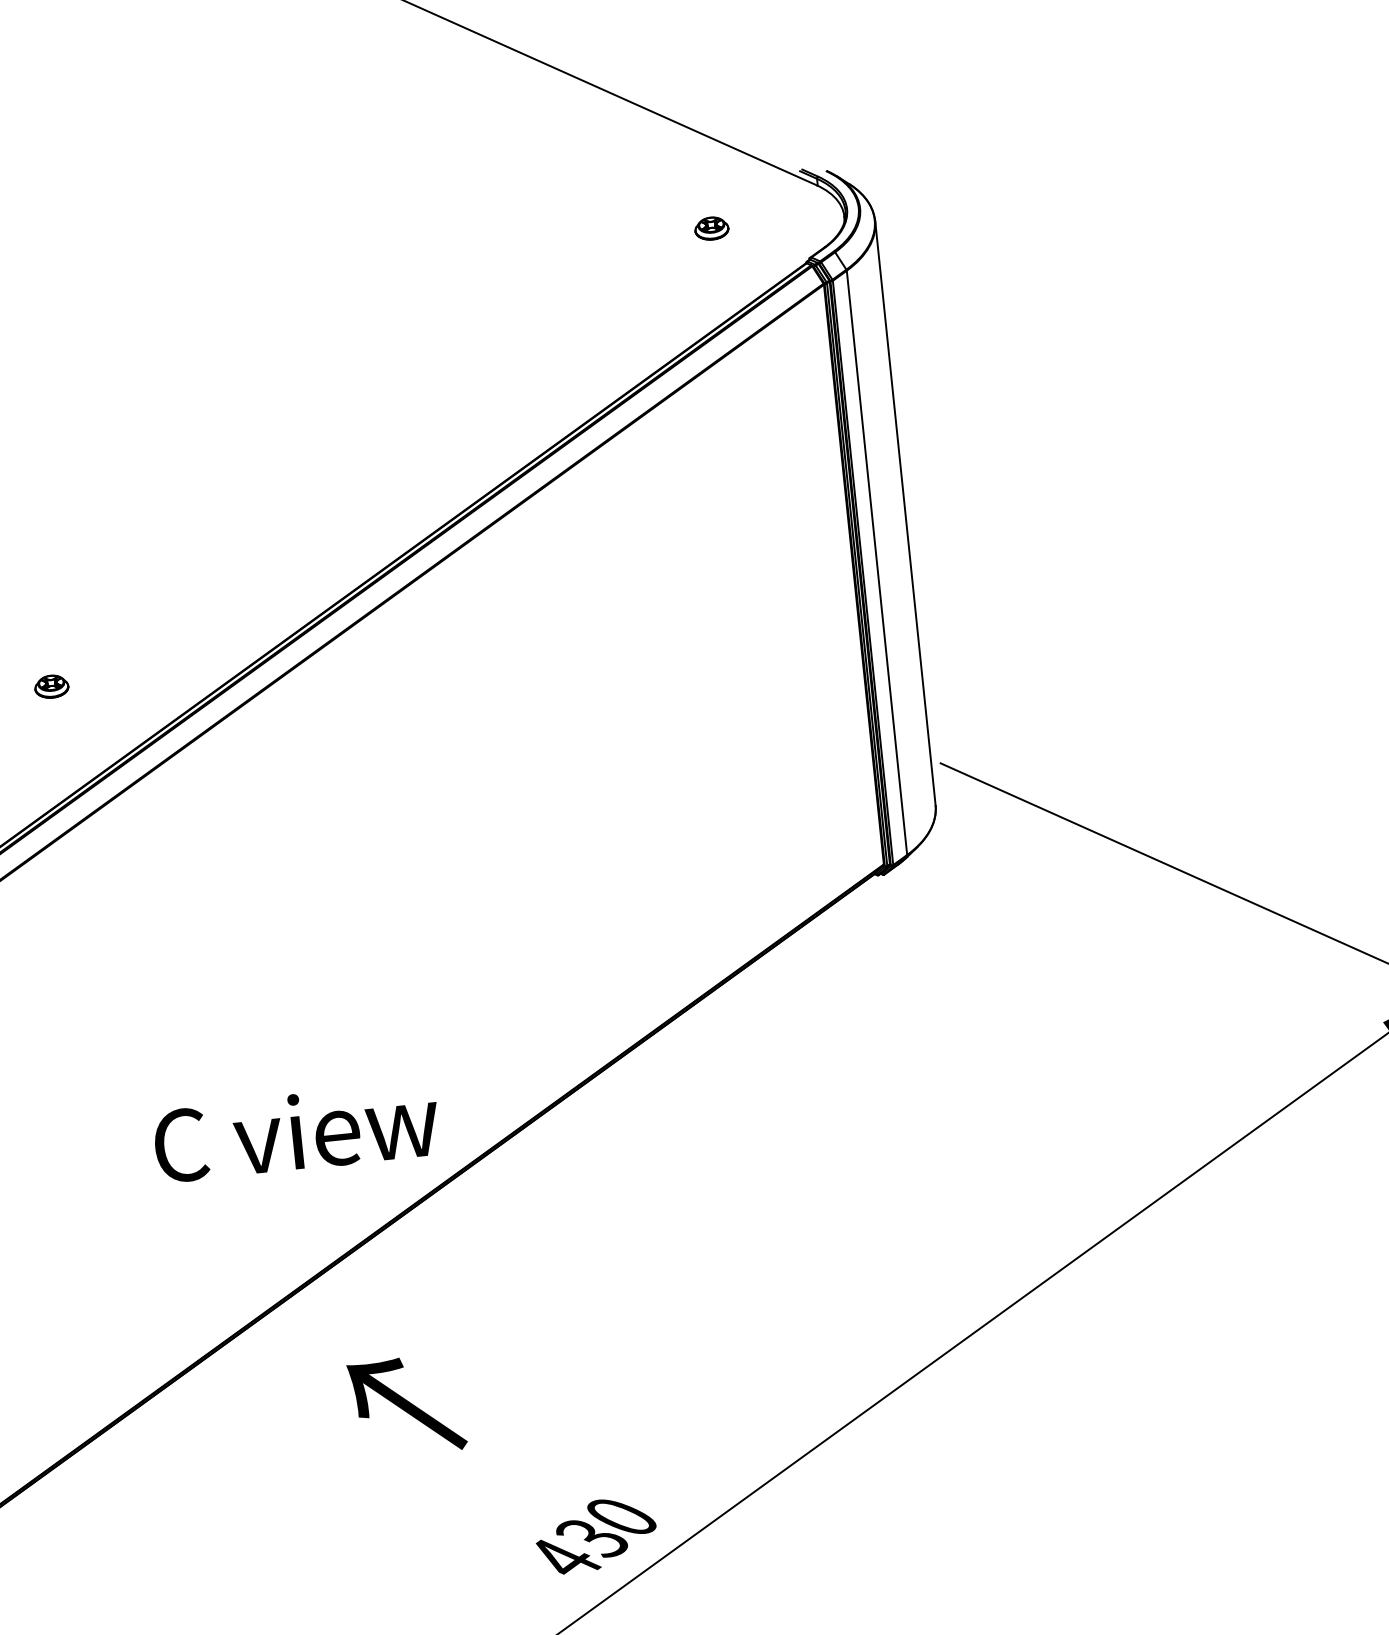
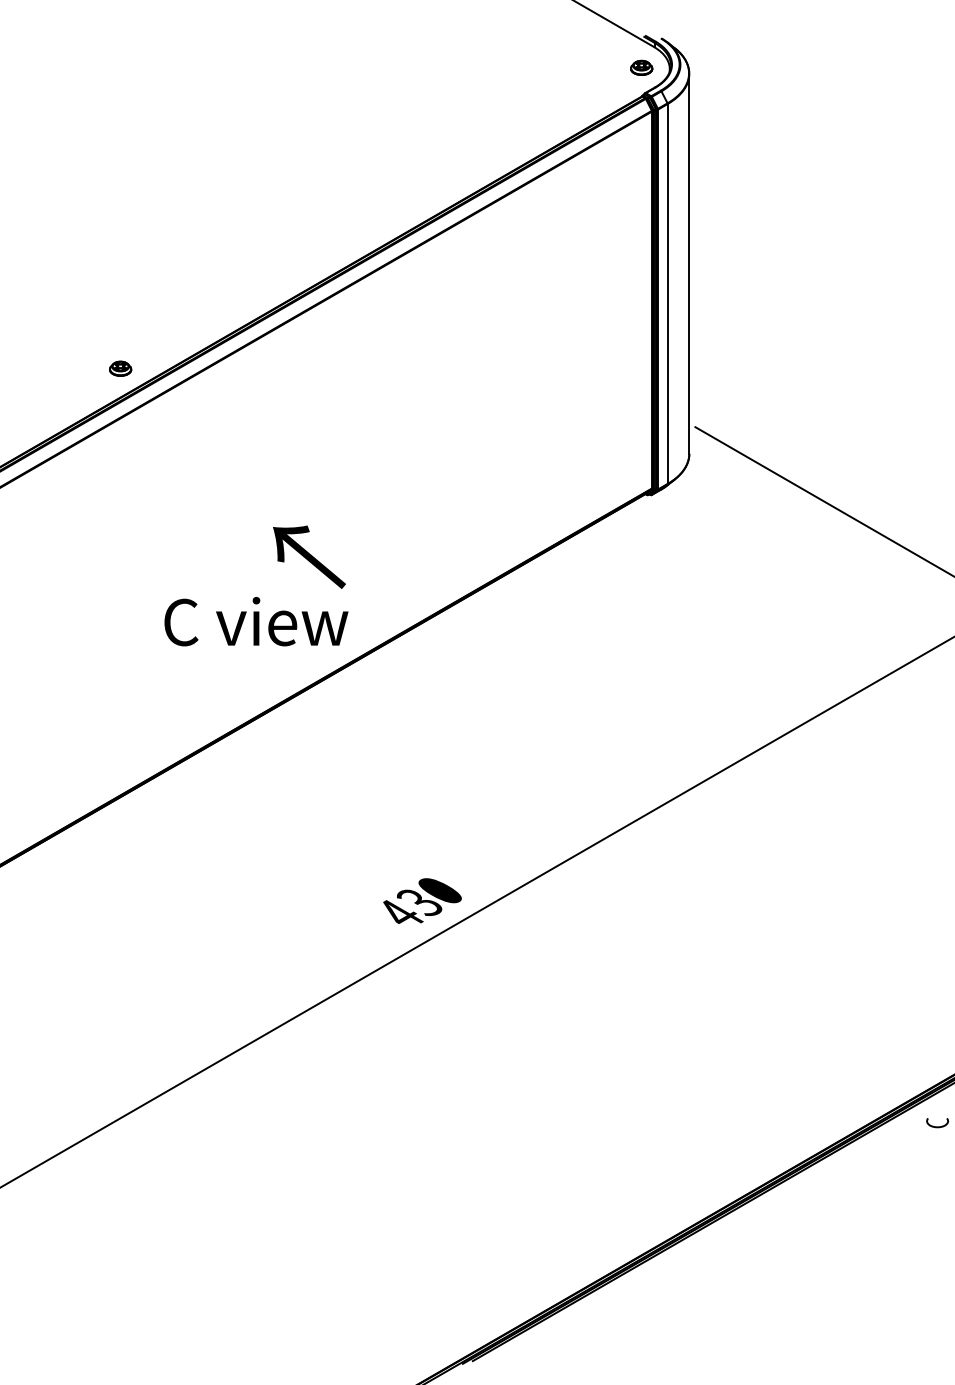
part: (711, 227) -> (641, 67), moved
part: (51, 686) -> (120, 368), moved
text: (407, 1404) -> (309, 556), moved

